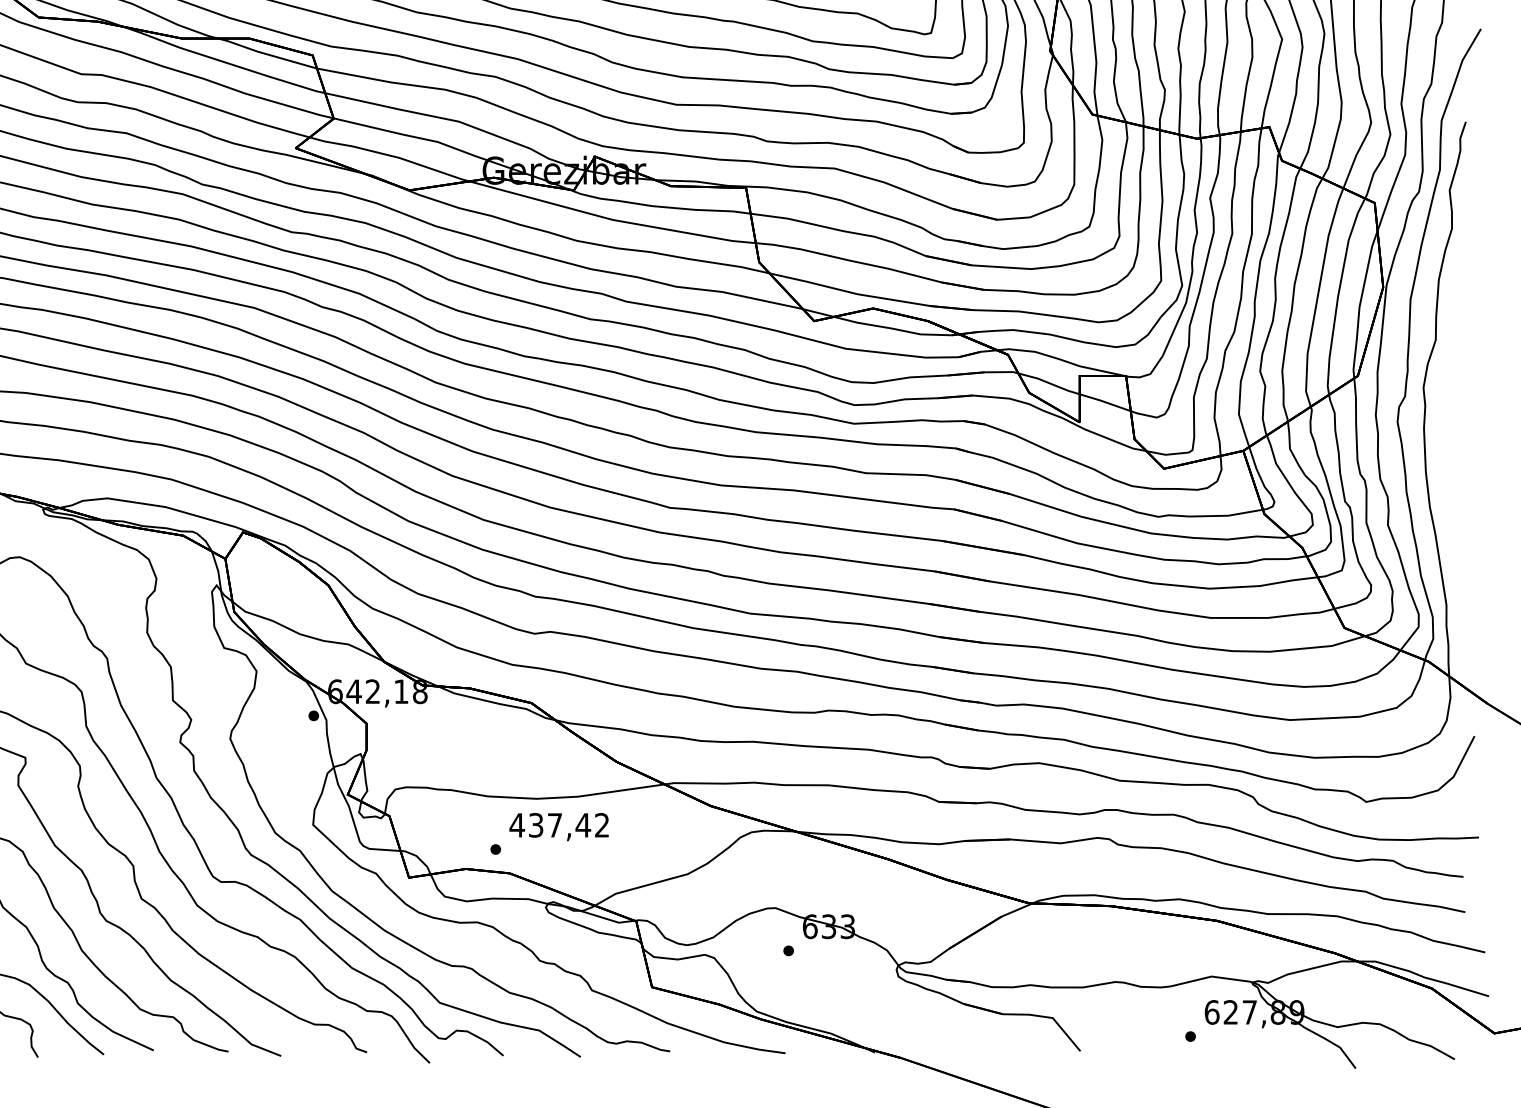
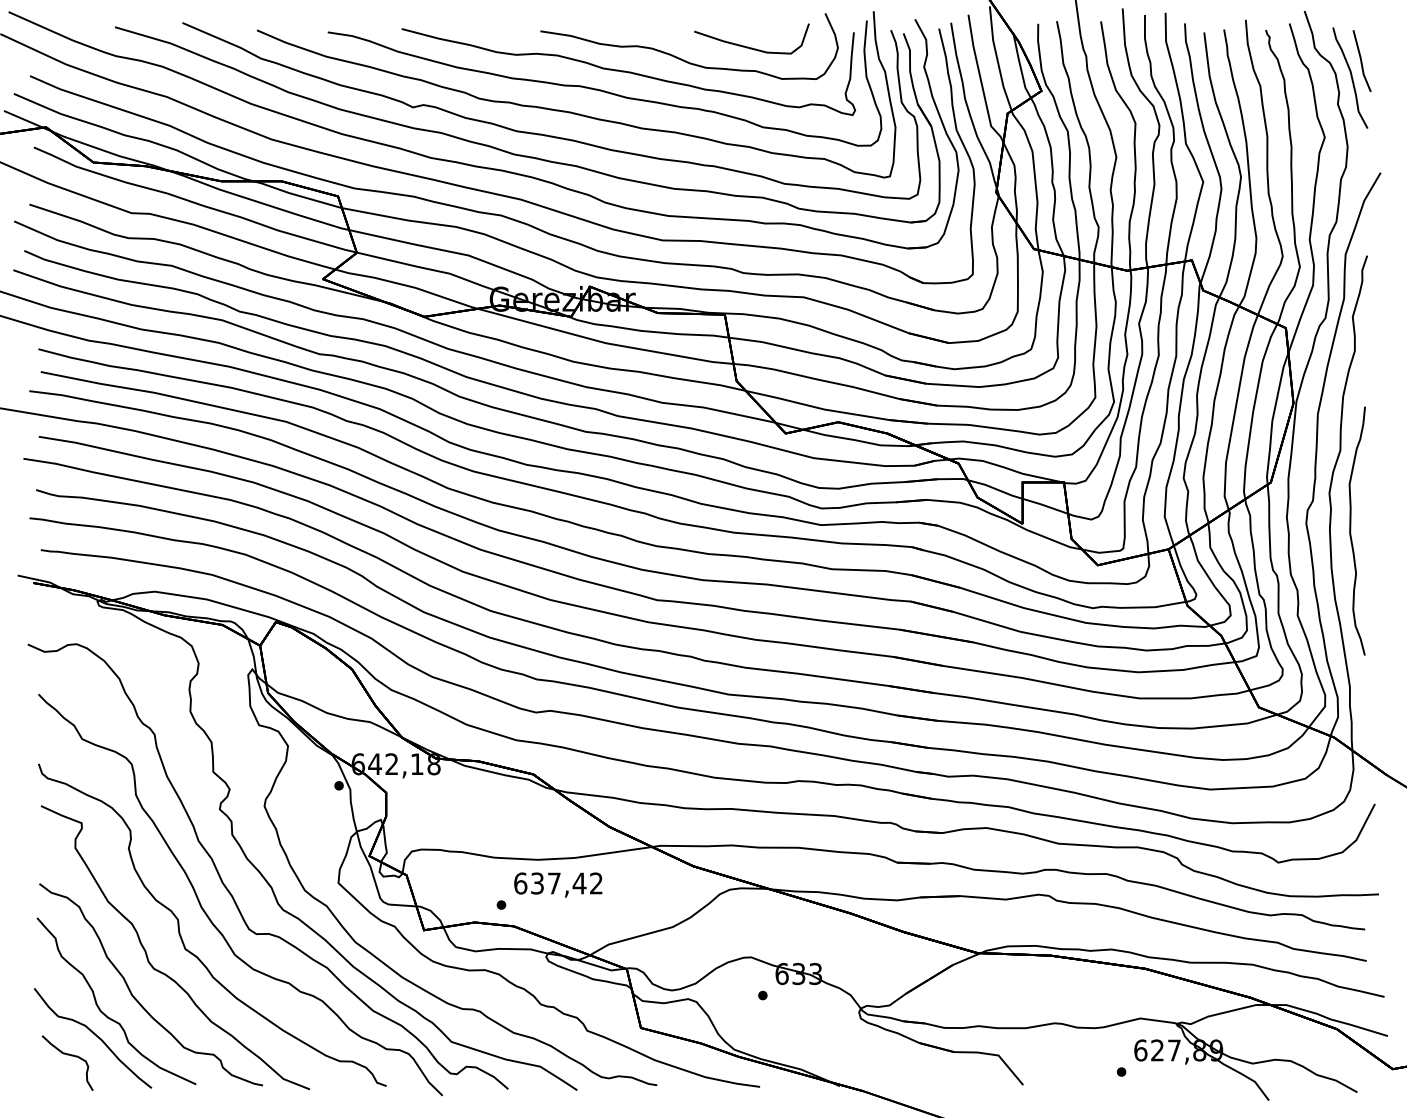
curve: (1448, 429) -> (1351, 530), added
text: (517, 825) -> (520, 883), 437,42 -> 637,42

